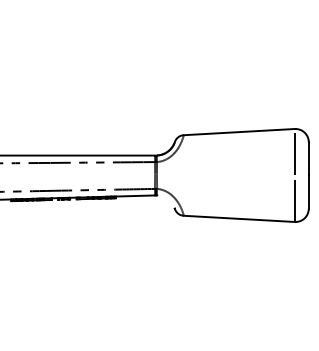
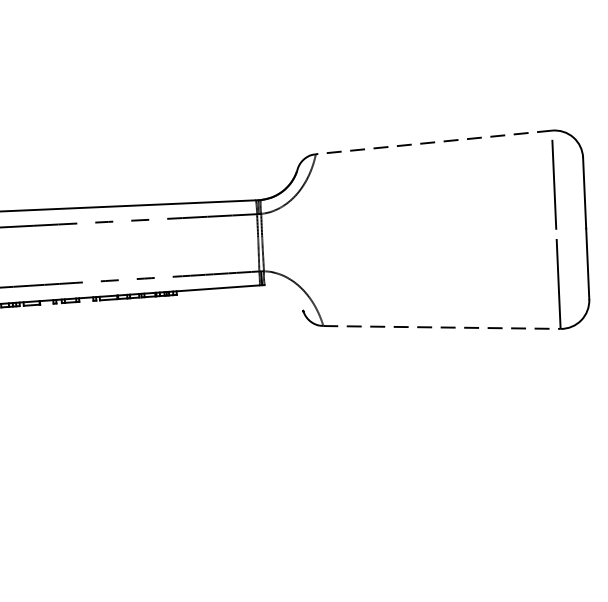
line: (239, 132) -> (434, 143), solid -> dashed
line: (239, 218) -> (442, 326), solid -> dashed

